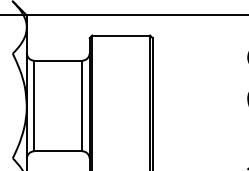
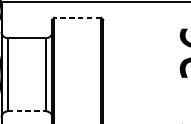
line: (121, 35) -> (78, 17), solid -> dashed
line: (58, 151) -> (27, 111), solid -> dashed

